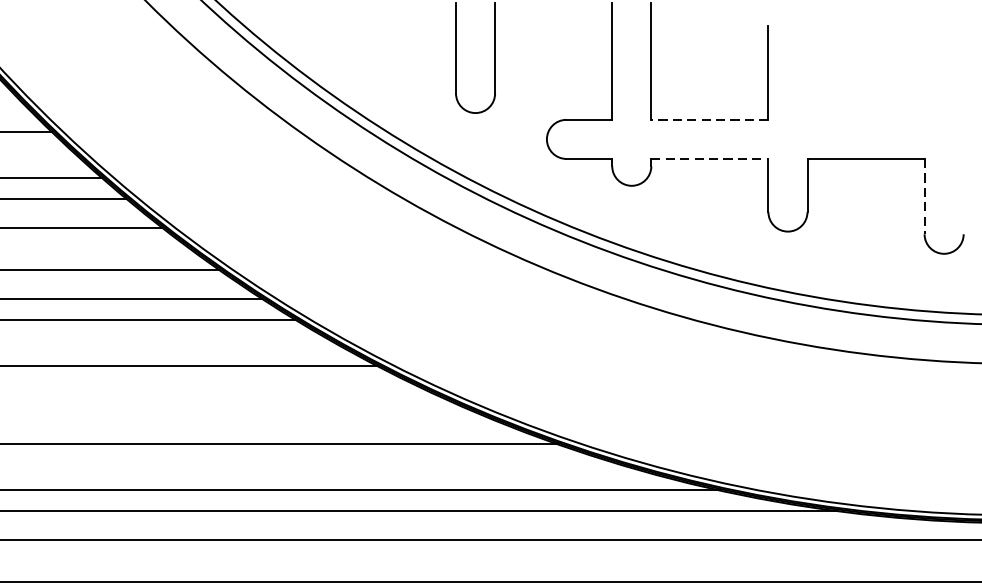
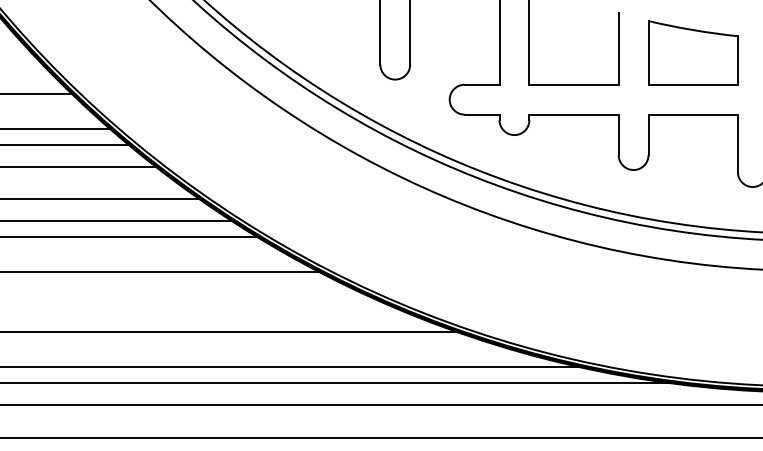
part: (866, 77) -> (693, 52), added
line: (710, 119) -> (574, 84), dashed -> solid
line: (710, 158) -> (574, 114), dashed -> solid
line: (924, 196) -> (737, 143), dashed -> solid

